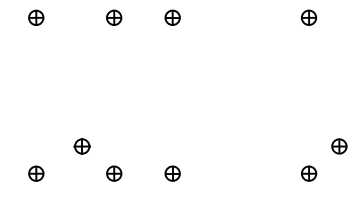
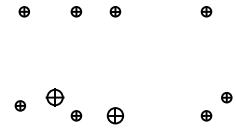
part: (81, 146) -> (54, 97), size x1.6
part: (36, 173) -> (20, 105), moved
part: (172, 173) -> (115, 115), size x1.6

